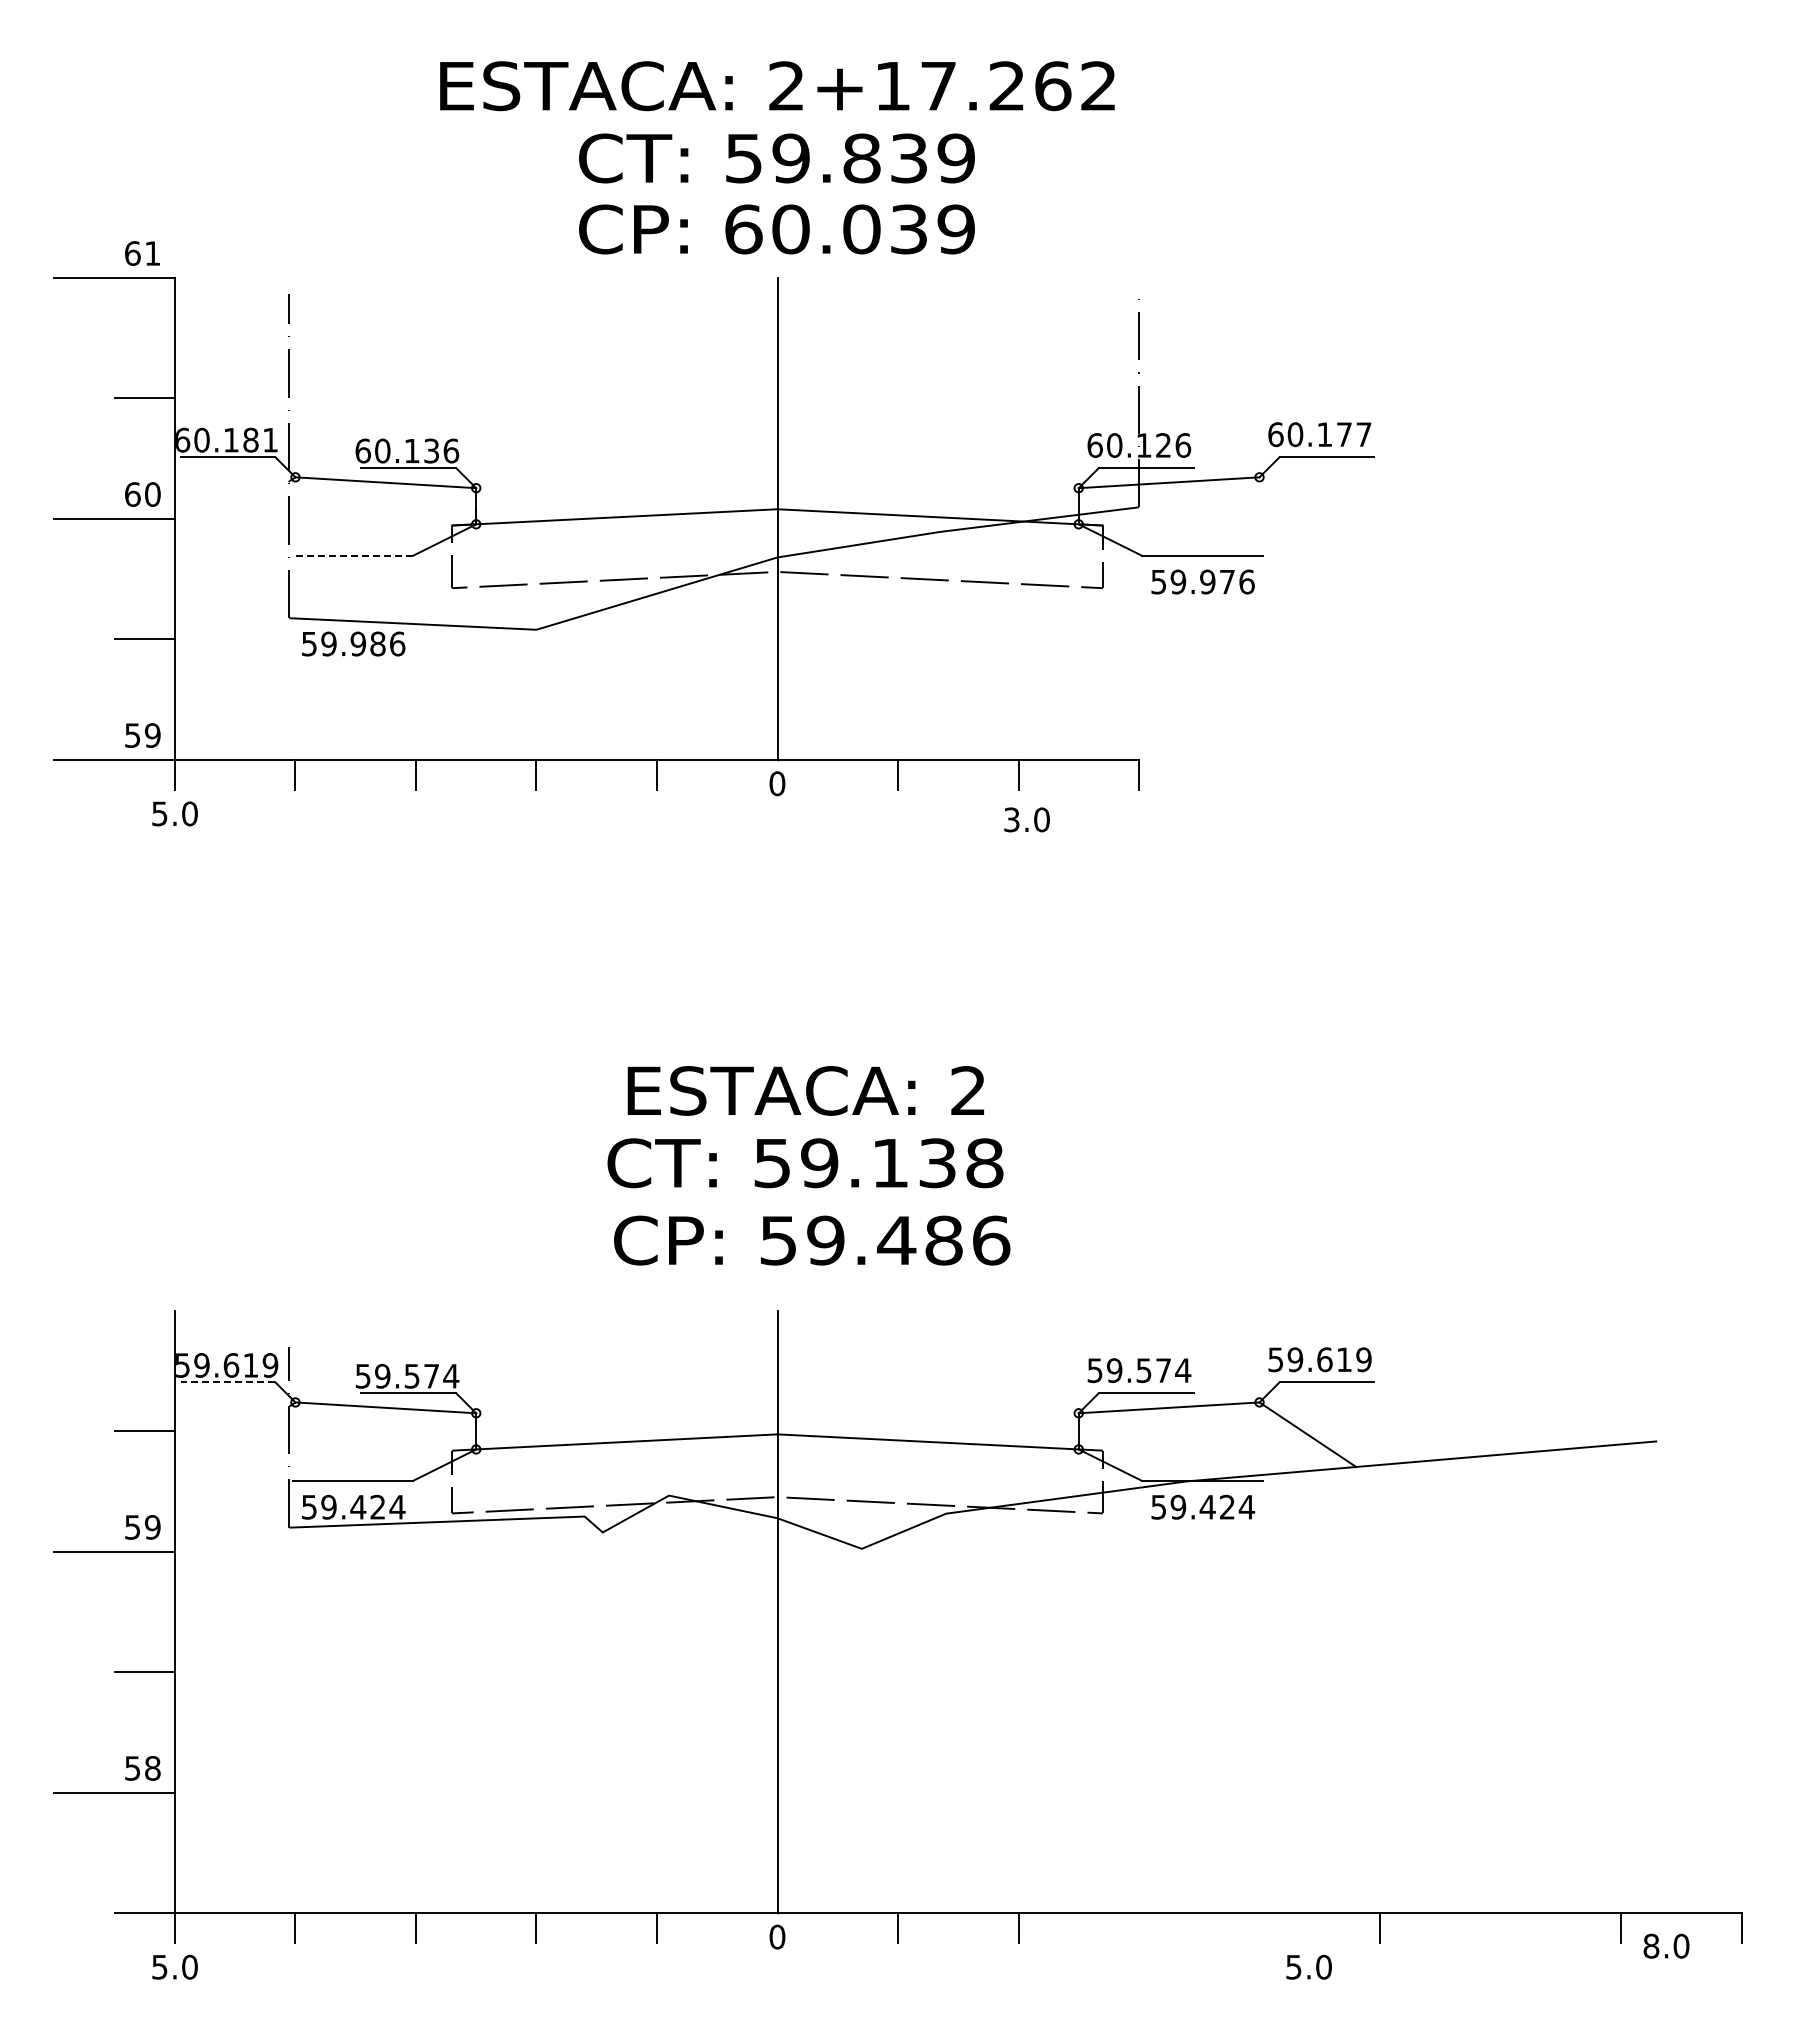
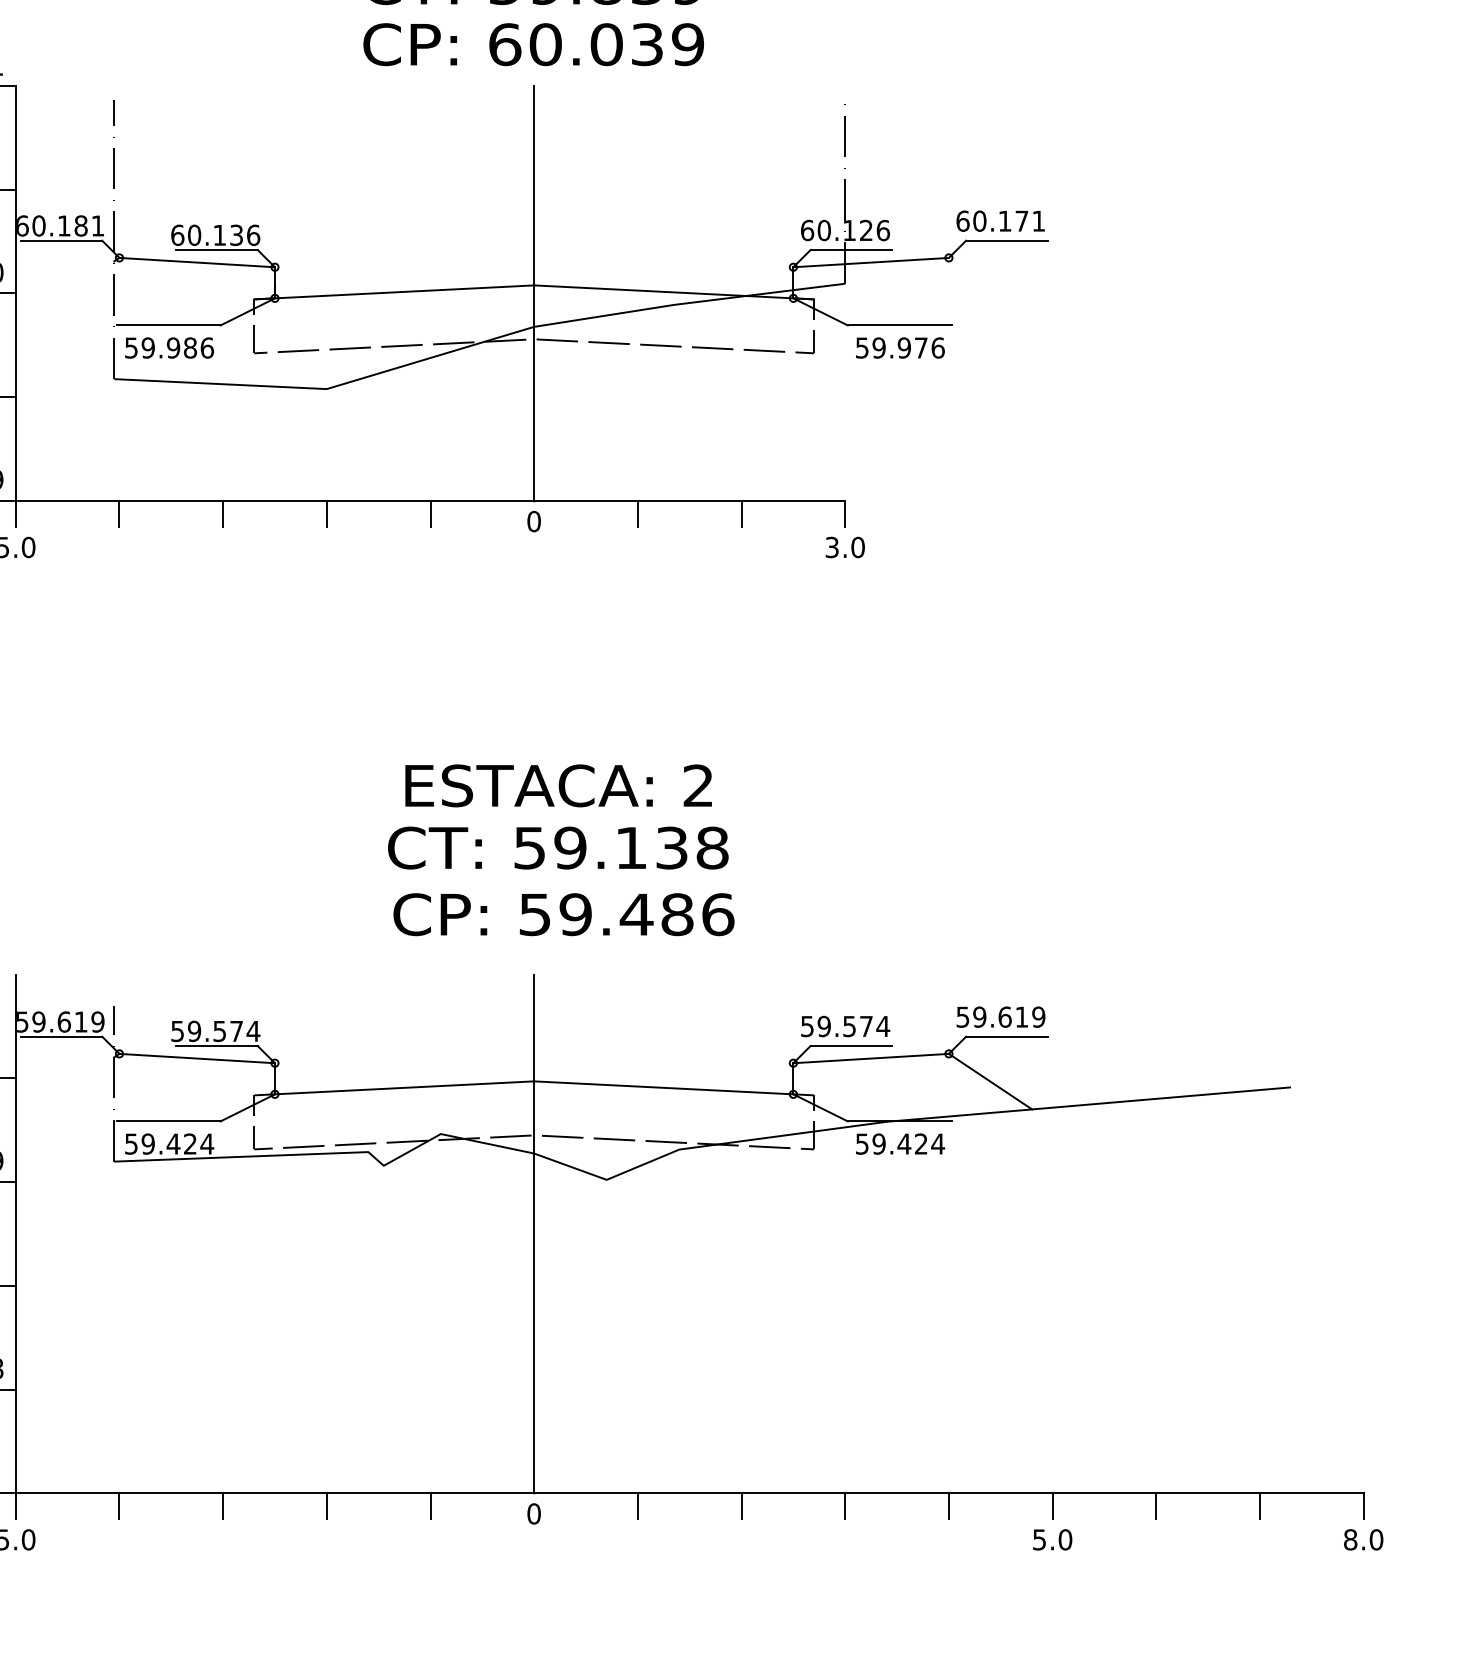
text: (1363, 434) -> (1038, 221), 60.177 -> 60.171
line: (352, 555) -> (168, 325), dashed -> solid
text: (353, 643) -> (169, 347), moved
text: (1026, 819) -> (844, 547), moved
line: (227, 1382) -> (60, 1036), dashed -> solid
line: (1139, 1928) -> (845, 1506), added
line: (1259, 1928) -> (948, 1506), added
line: (1500, 1928) -> (1156, 1506), added
text: (1666, 1945) -> (1363, 1539), moved
text: (1308, 1966) -> (1052, 1539), moved

